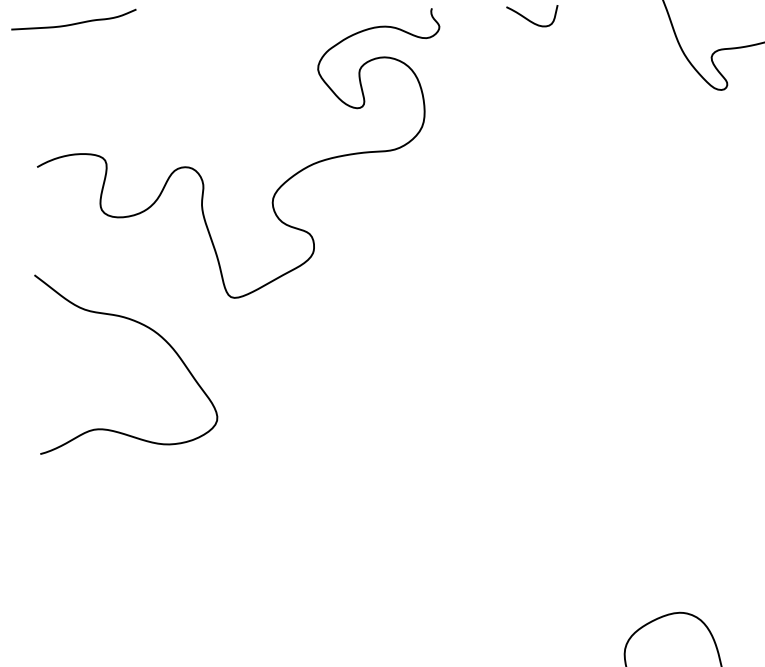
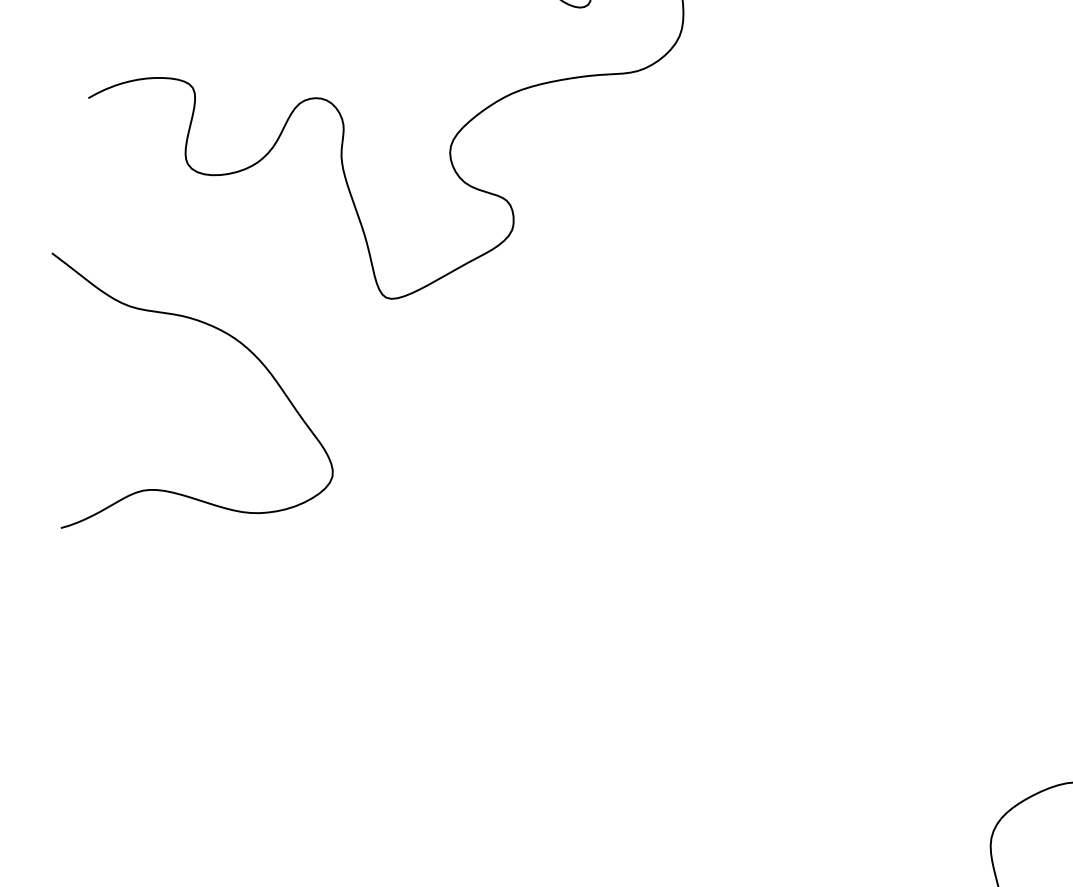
curve: (149, 329) -> (228, 336), moved

